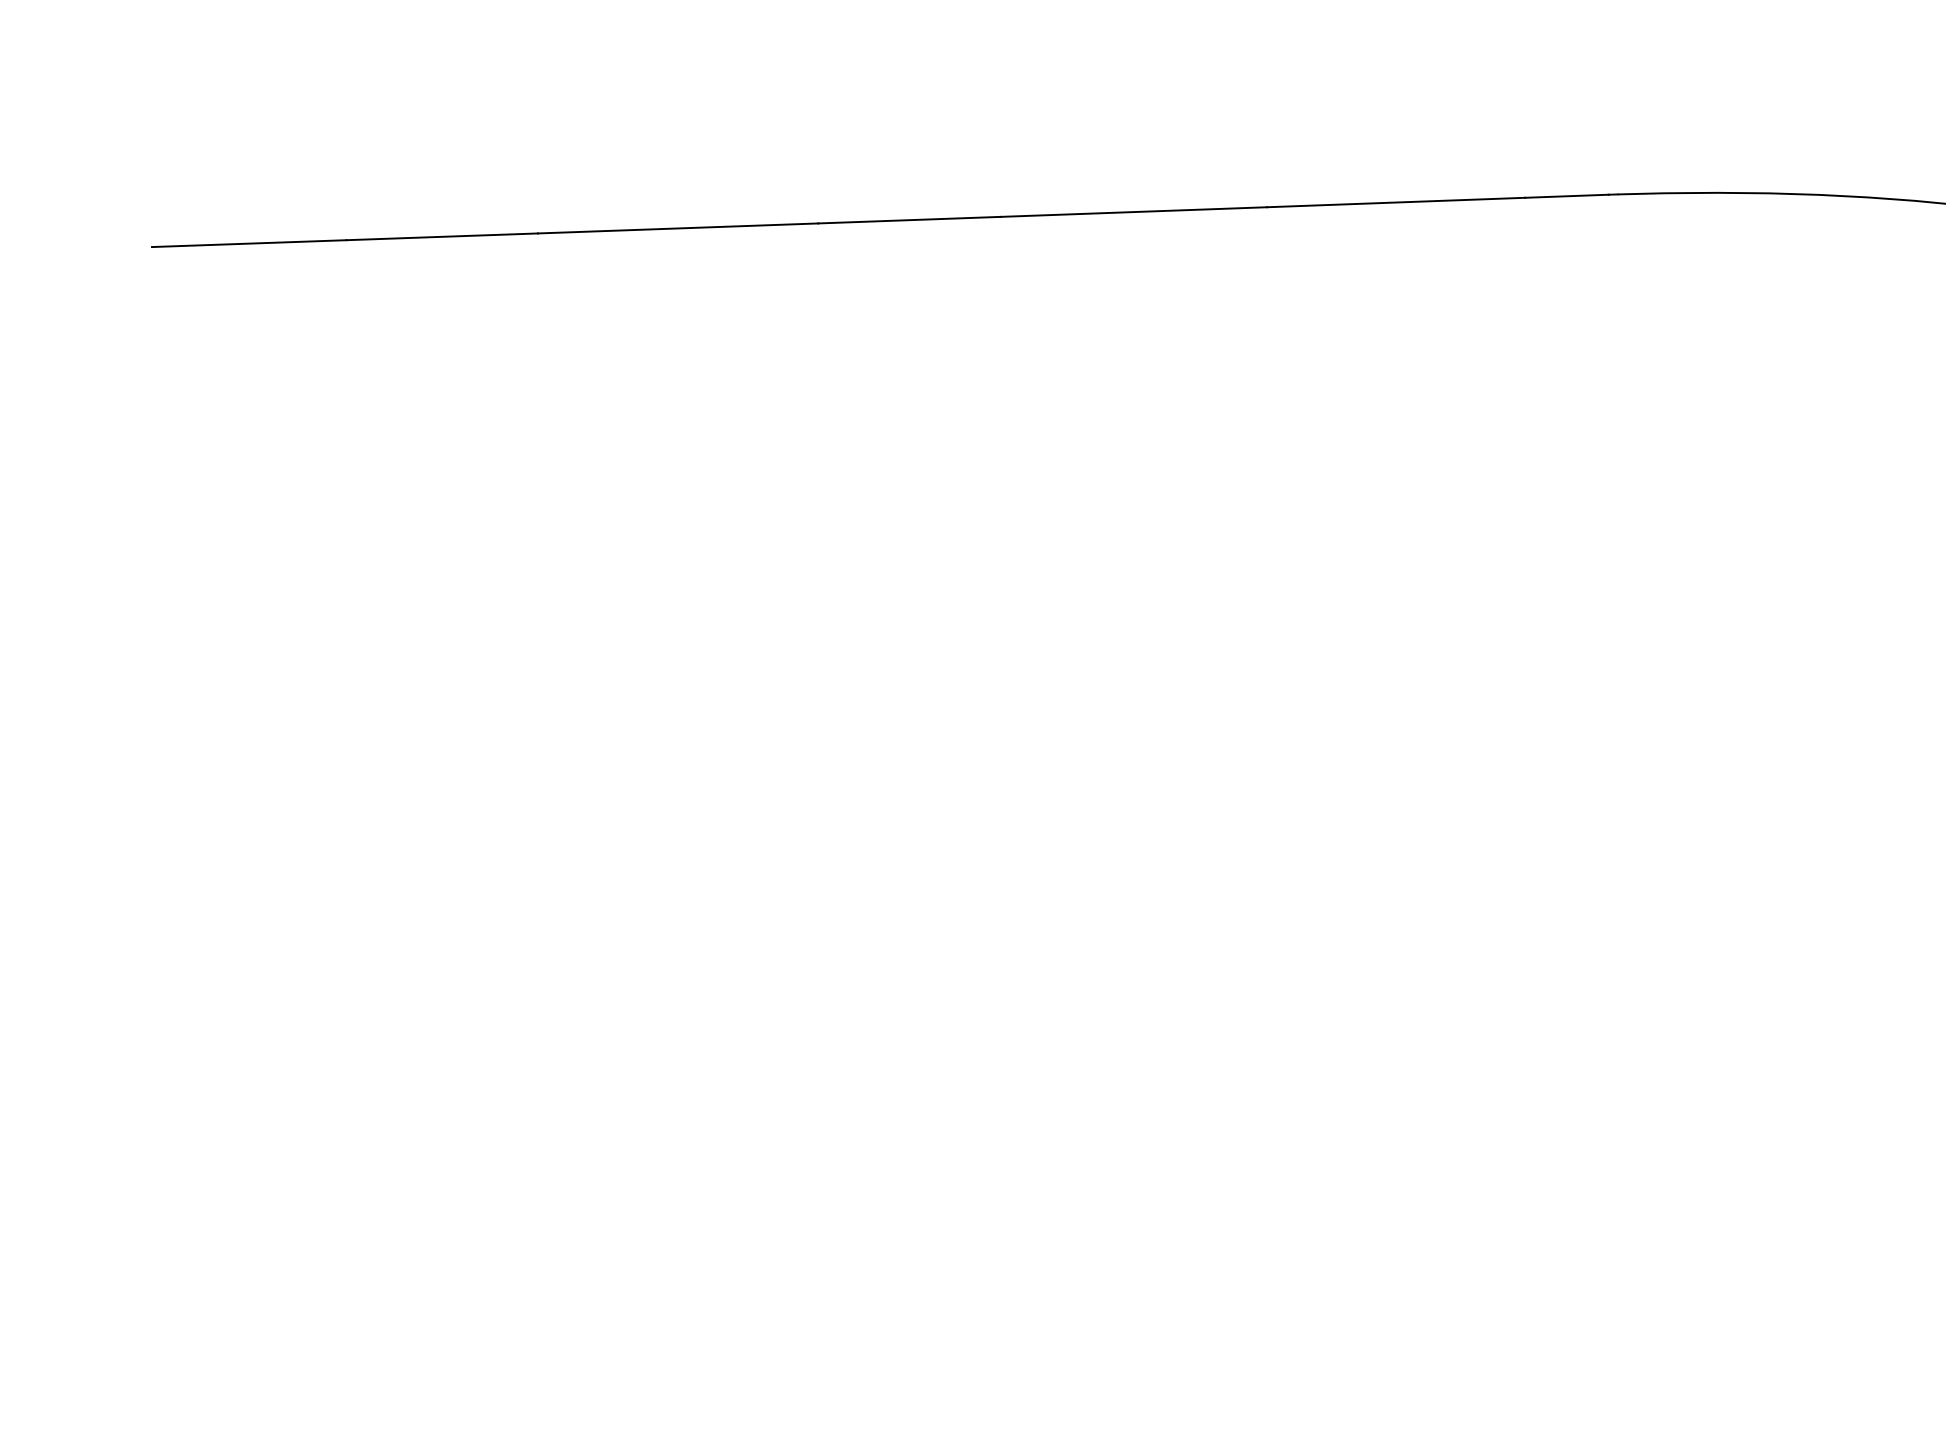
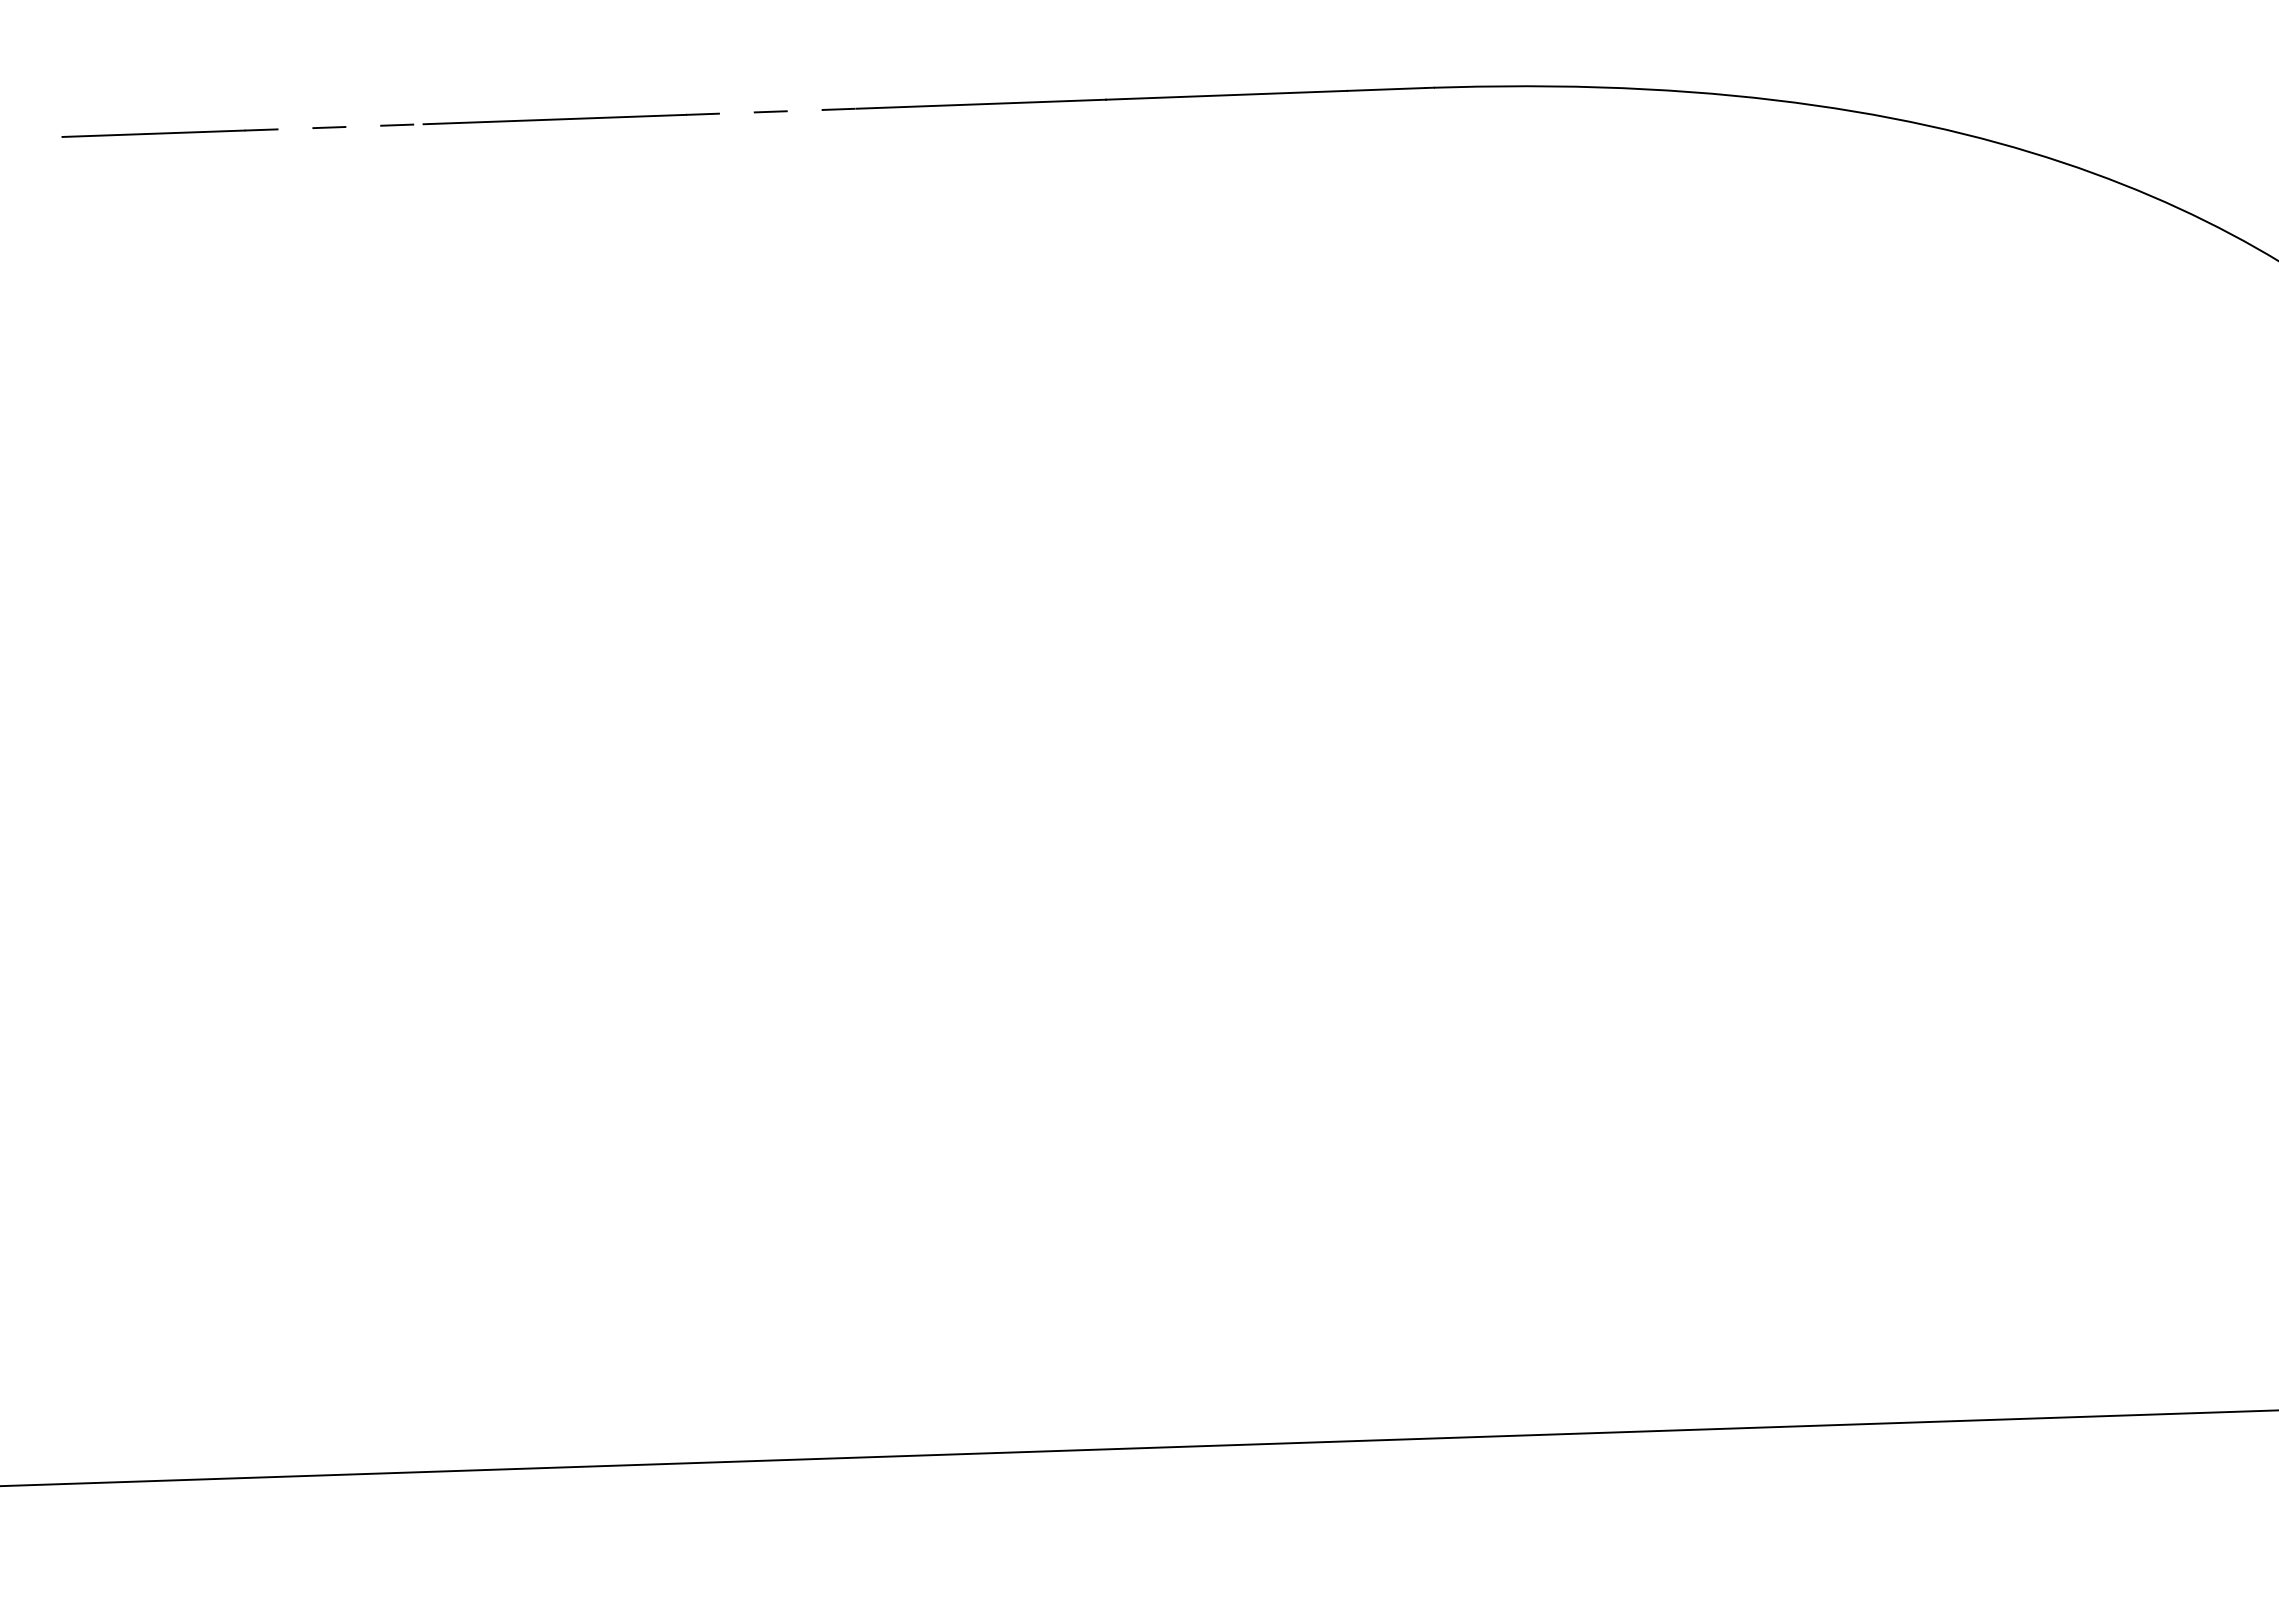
line: (909, 219) -> (771, 111), solid -> dashed
line: (442, 236) -> (334, 127), solid -> dashed

